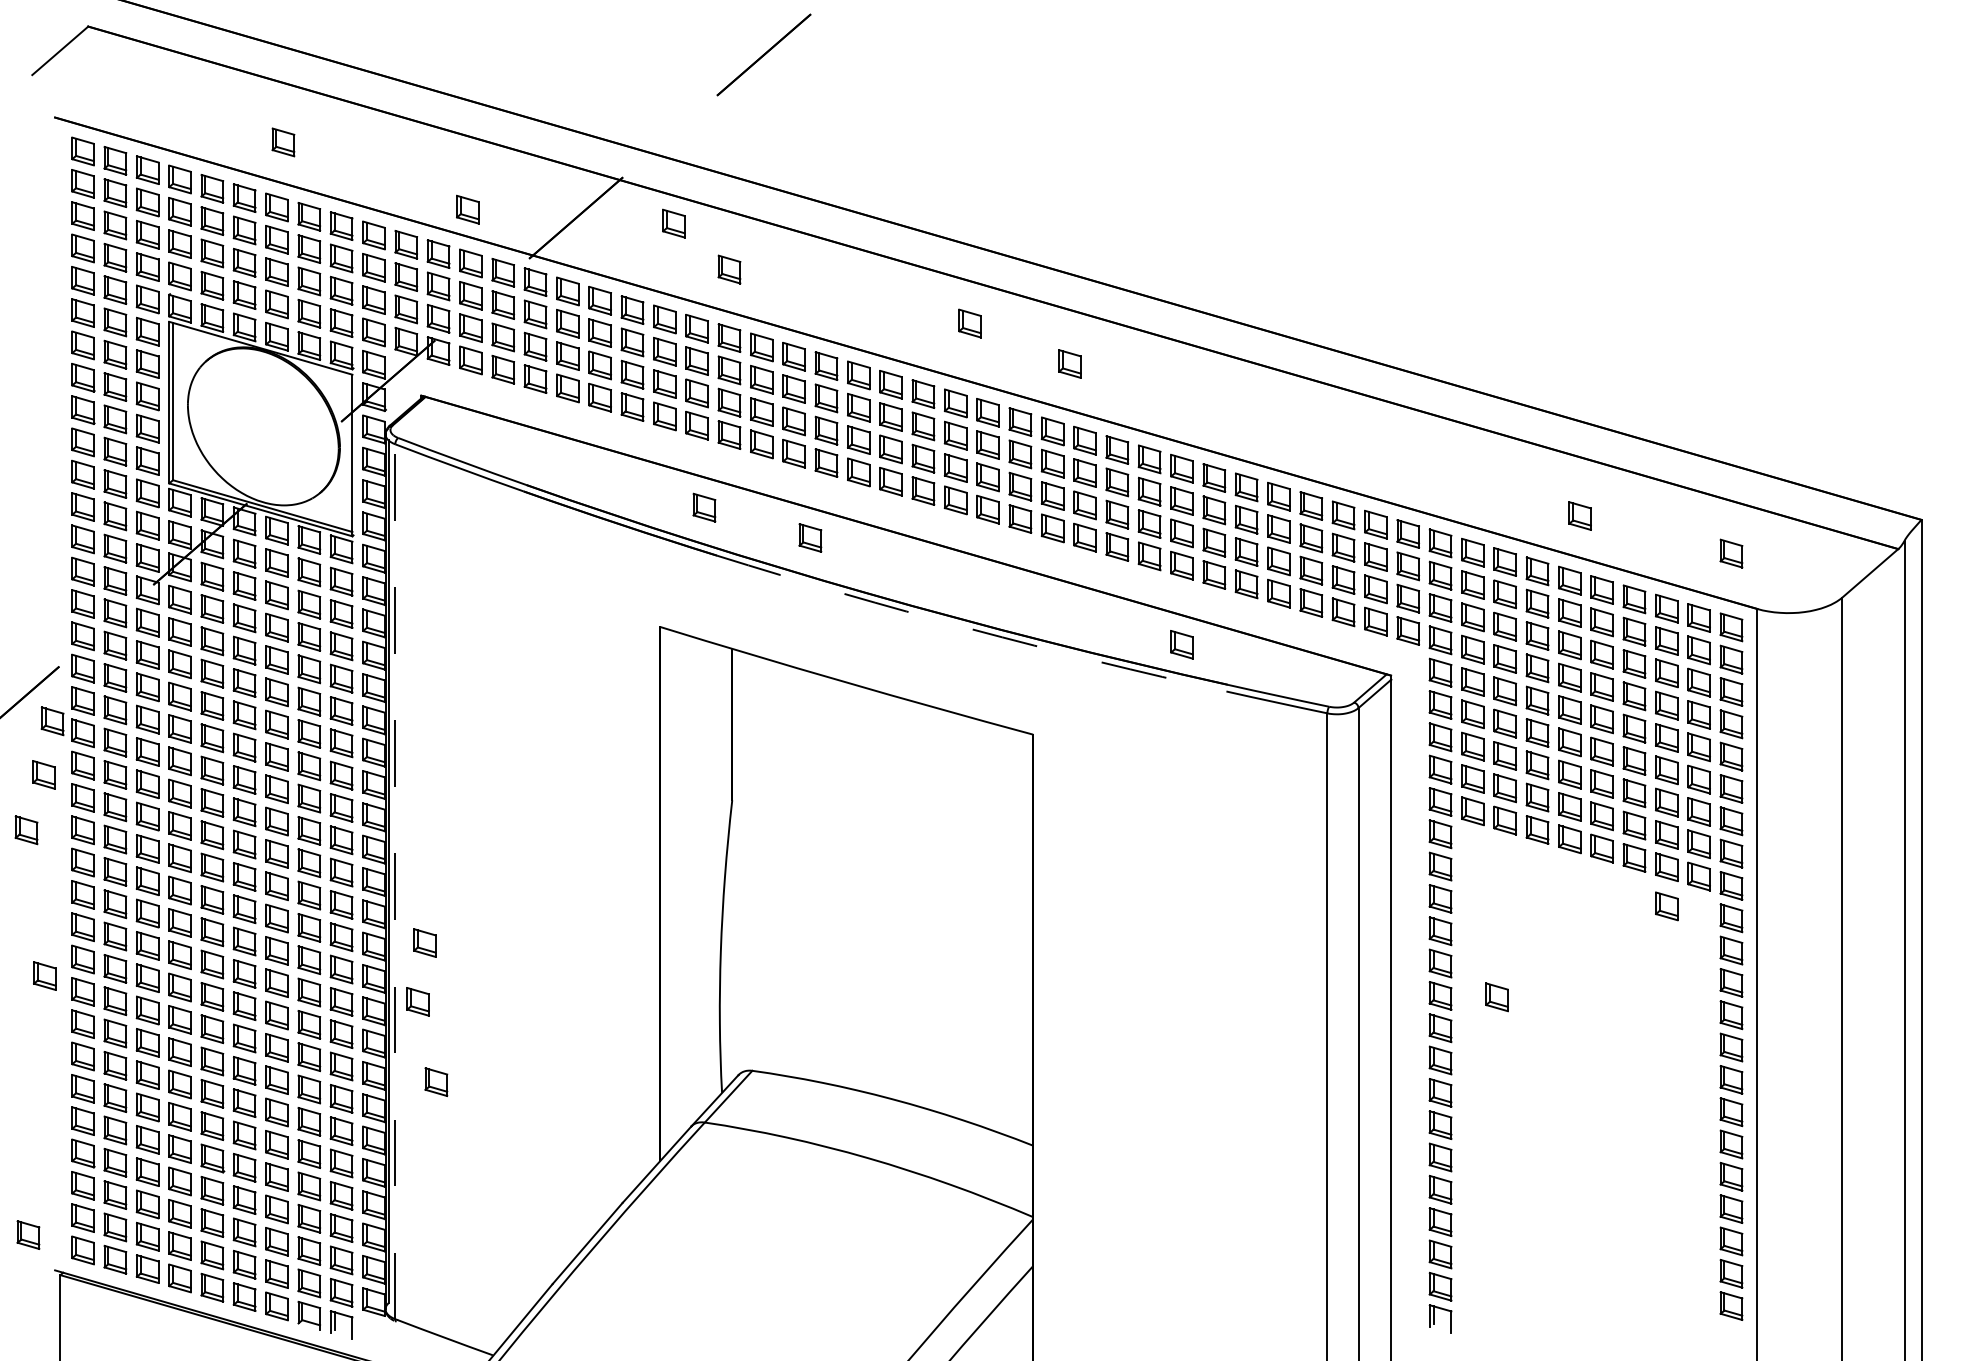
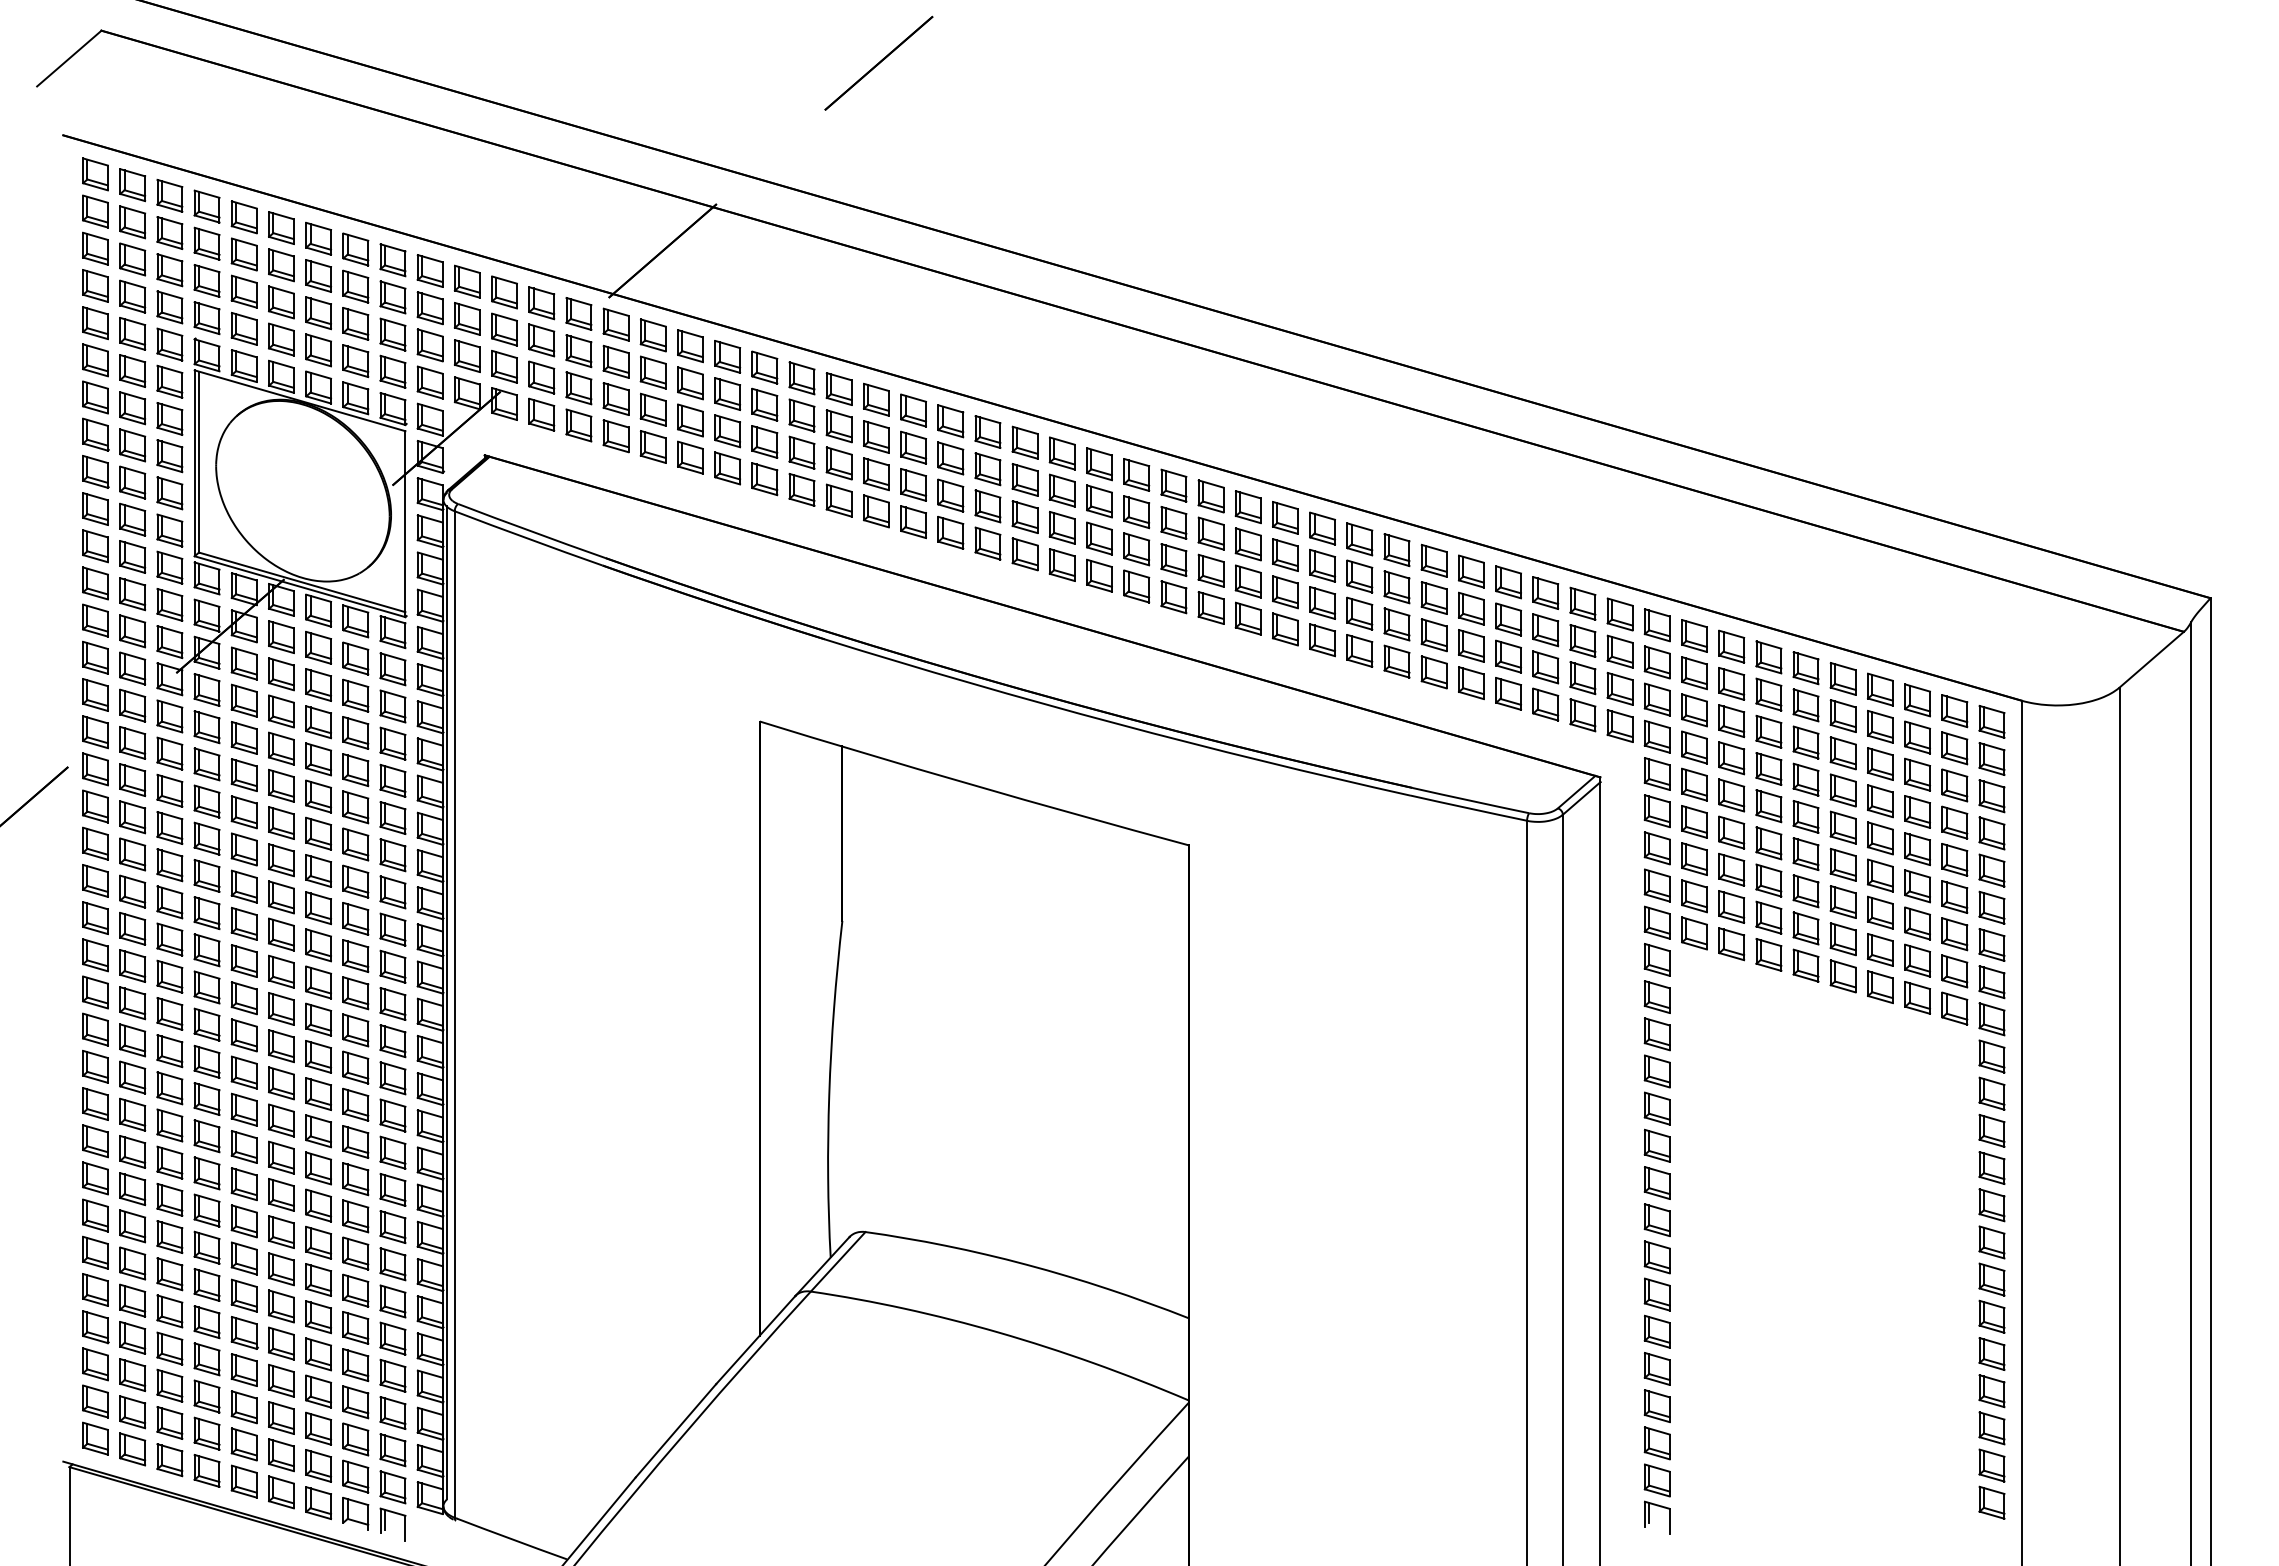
part: (282, 142) -> (325, 163), removed
part: (467, 209) -> (537, 241), removed
part: (673, 223) -> (774, 257), removed
part: (728, 269) -> (838, 310), removed
part: (969, 323) -> (1115, 372), removed
part: (1069, 363) -> (1230, 418), removed
part: (704, 507) -> (810, 584), removed
part: (1579, 515) -> (1817, 593), removed
part: (809, 537) -> (931, 618), removed
part: (1731, 553) -> (1991, 636), removed
arc: (970, 628) -> (1116, 723), dashed -> solid
part: (1181, 644) -> (1359, 741), removed
part: (52, 720) -> (60, 829), removed
part: (43, 774) -> (50, 891), removed
part: (26, 830) -> (30, 955), removed
line: (395, 881) -> (454, 1014), dashed -> solid
part: (1666, 906) -> (1917, 1042), removed
part: (424, 942) -> (488, 1084), removed
part: (44, 975) -> (51, 1122), removed
part: (1496, 997) -> (1721, 1147), removed
part: (417, 1001) -> (480, 1152), removed
part: (435, 1081) -> (501, 1244), removed
part: (28, 1234) -> (32, 1420), removed

